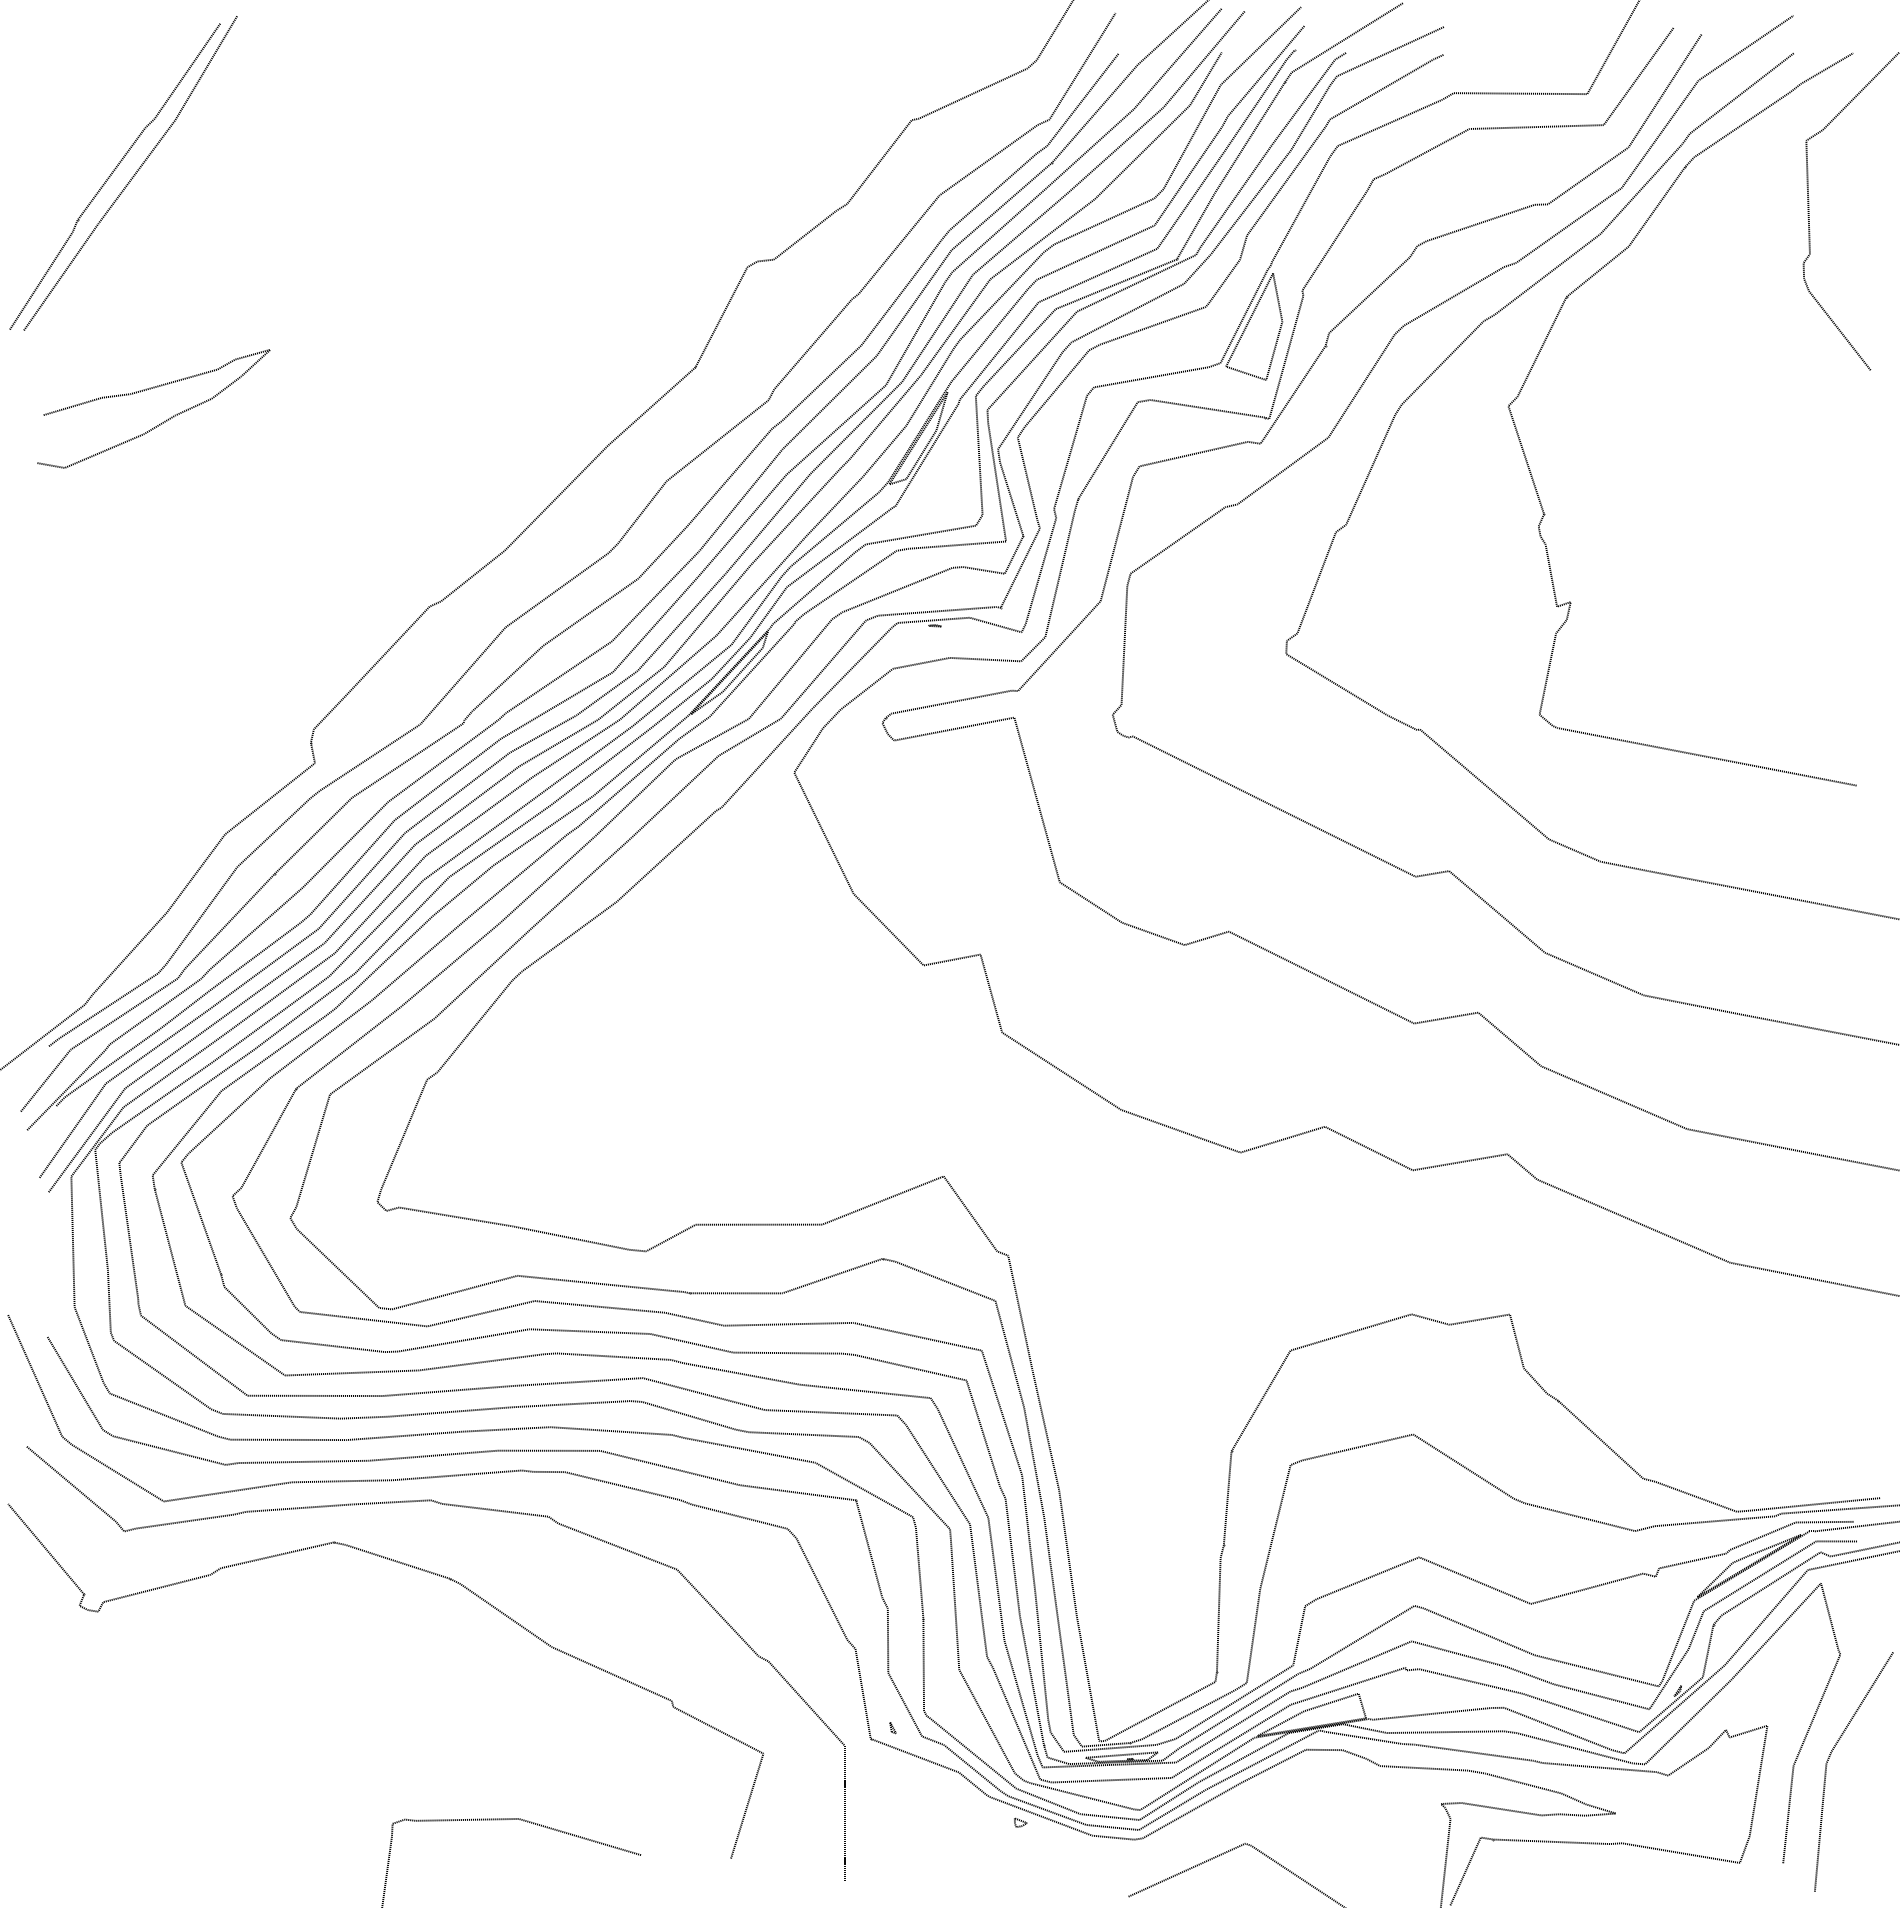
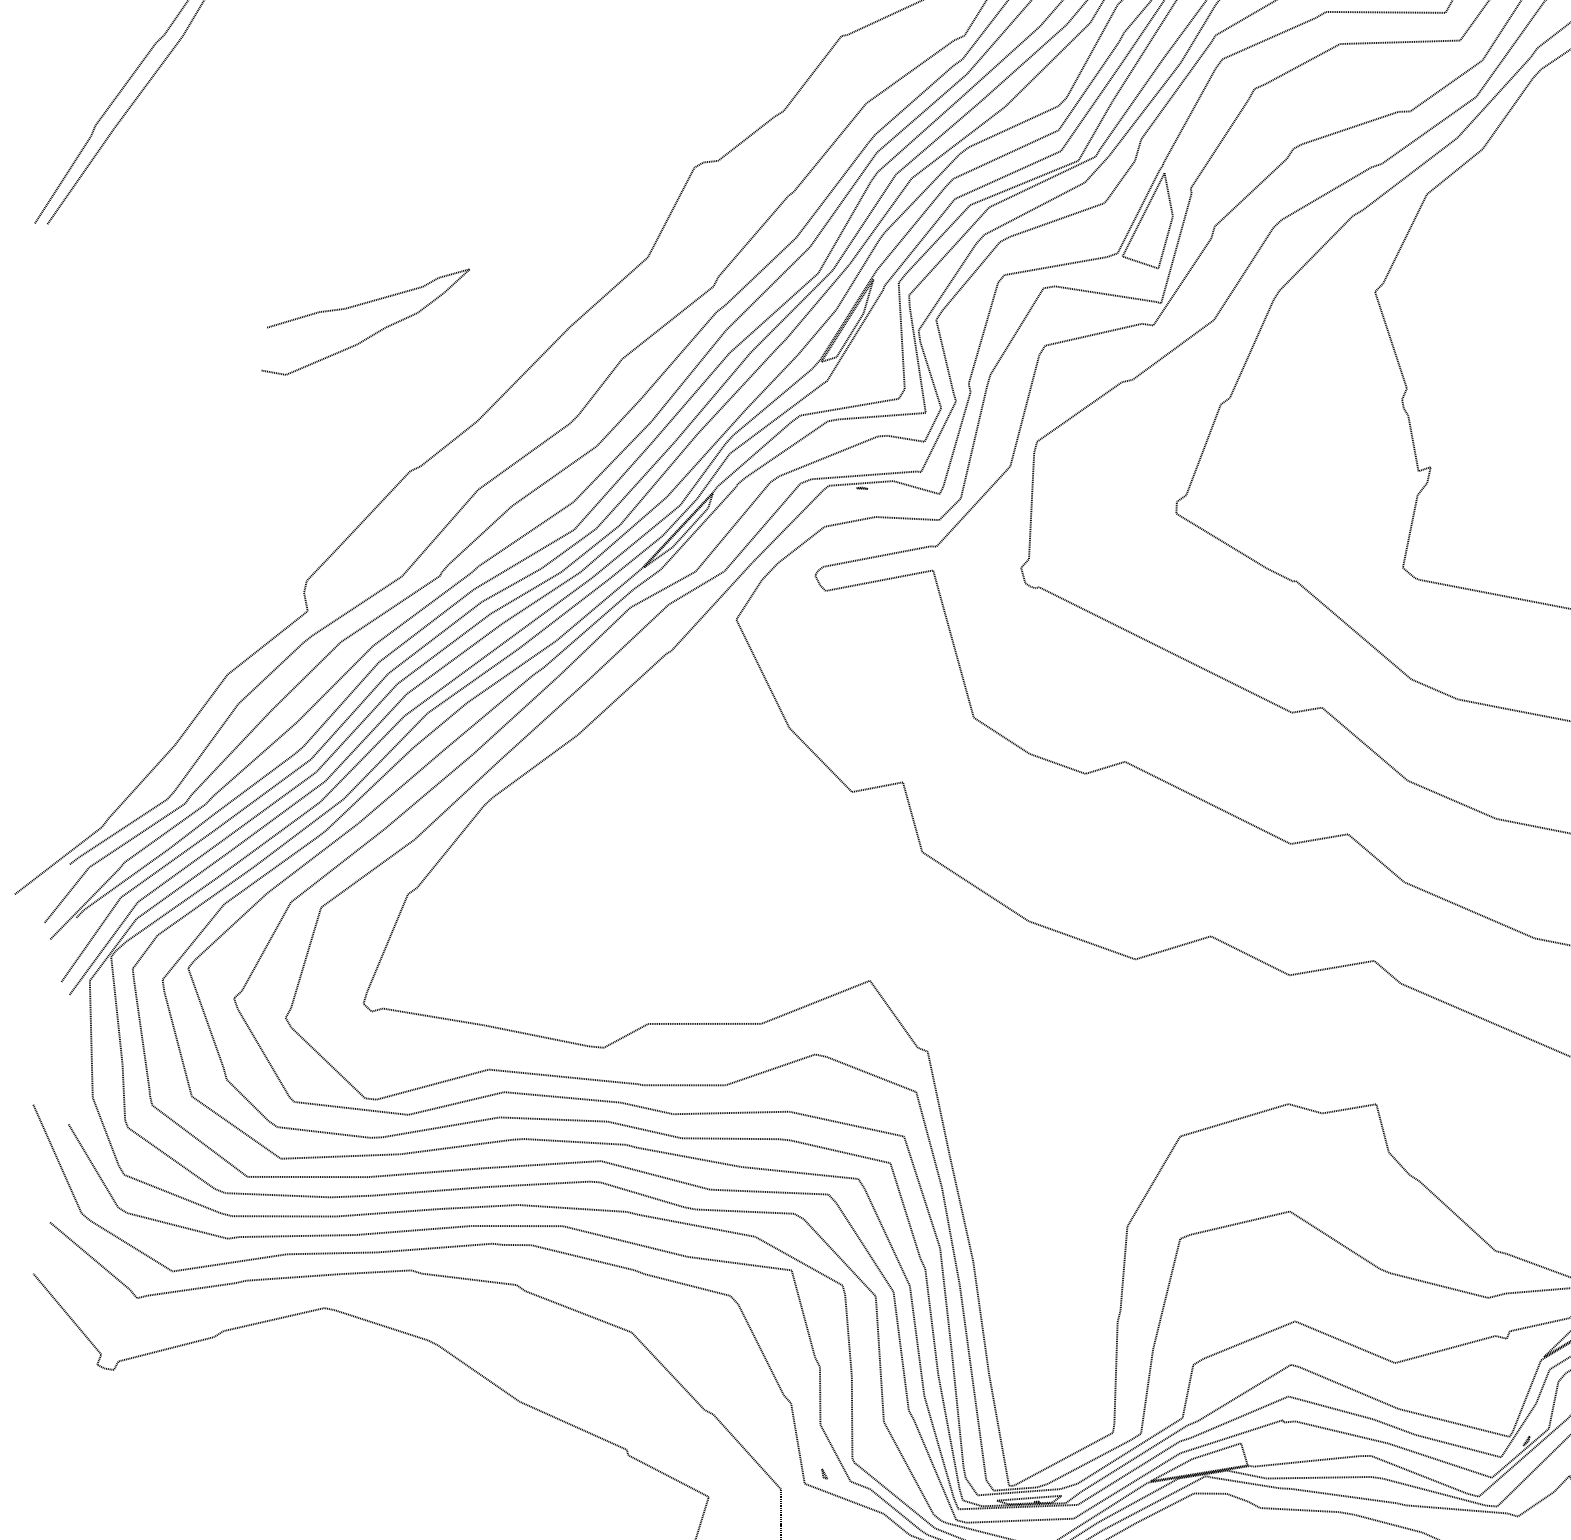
curve: (161, 422) -> (372, 334), moved

